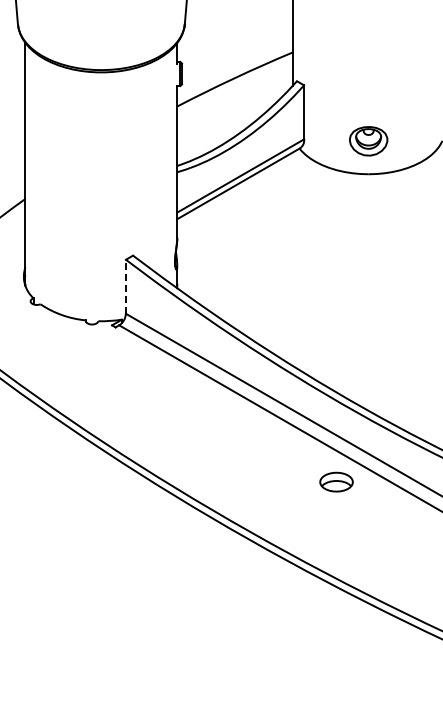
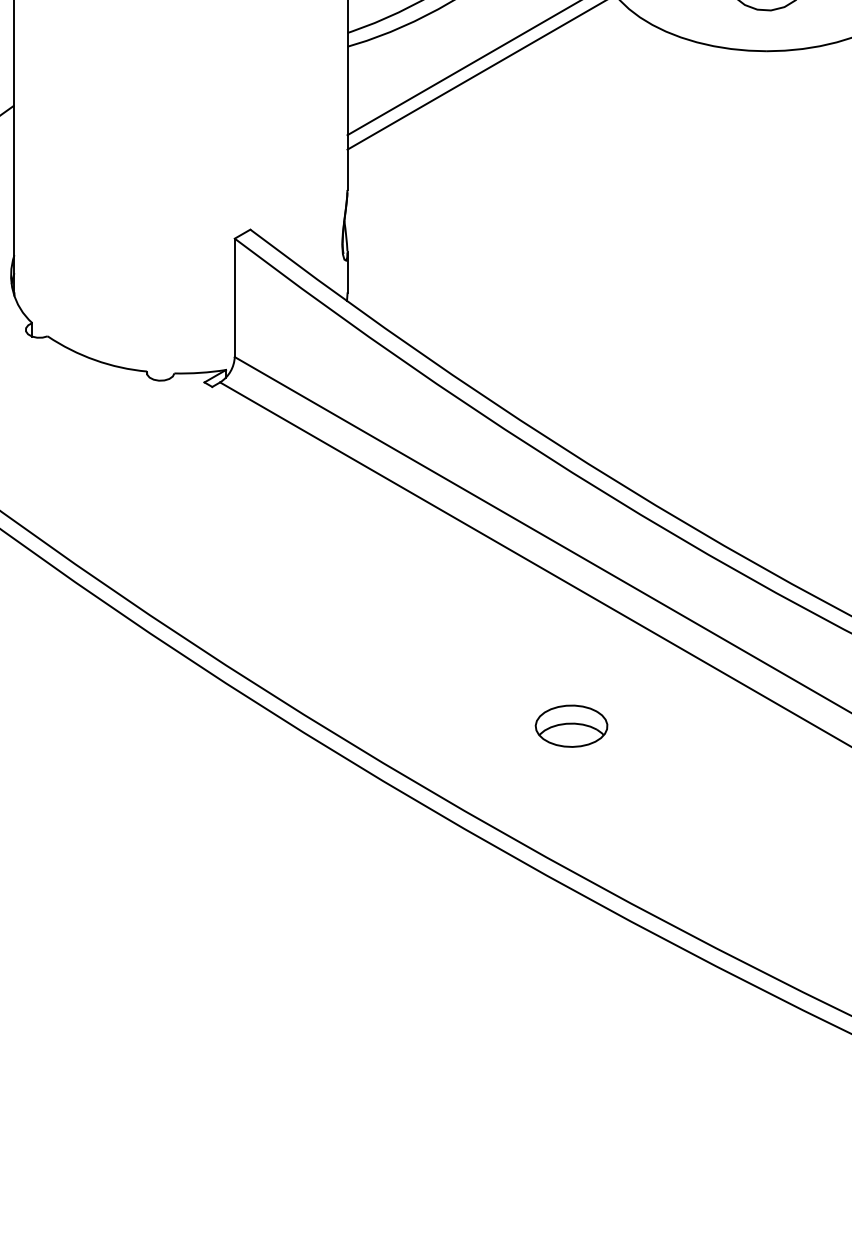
line: (125, 286) -> (233, 297), dashed -> solid
part: (336, 481) -> (571, 724), moved

